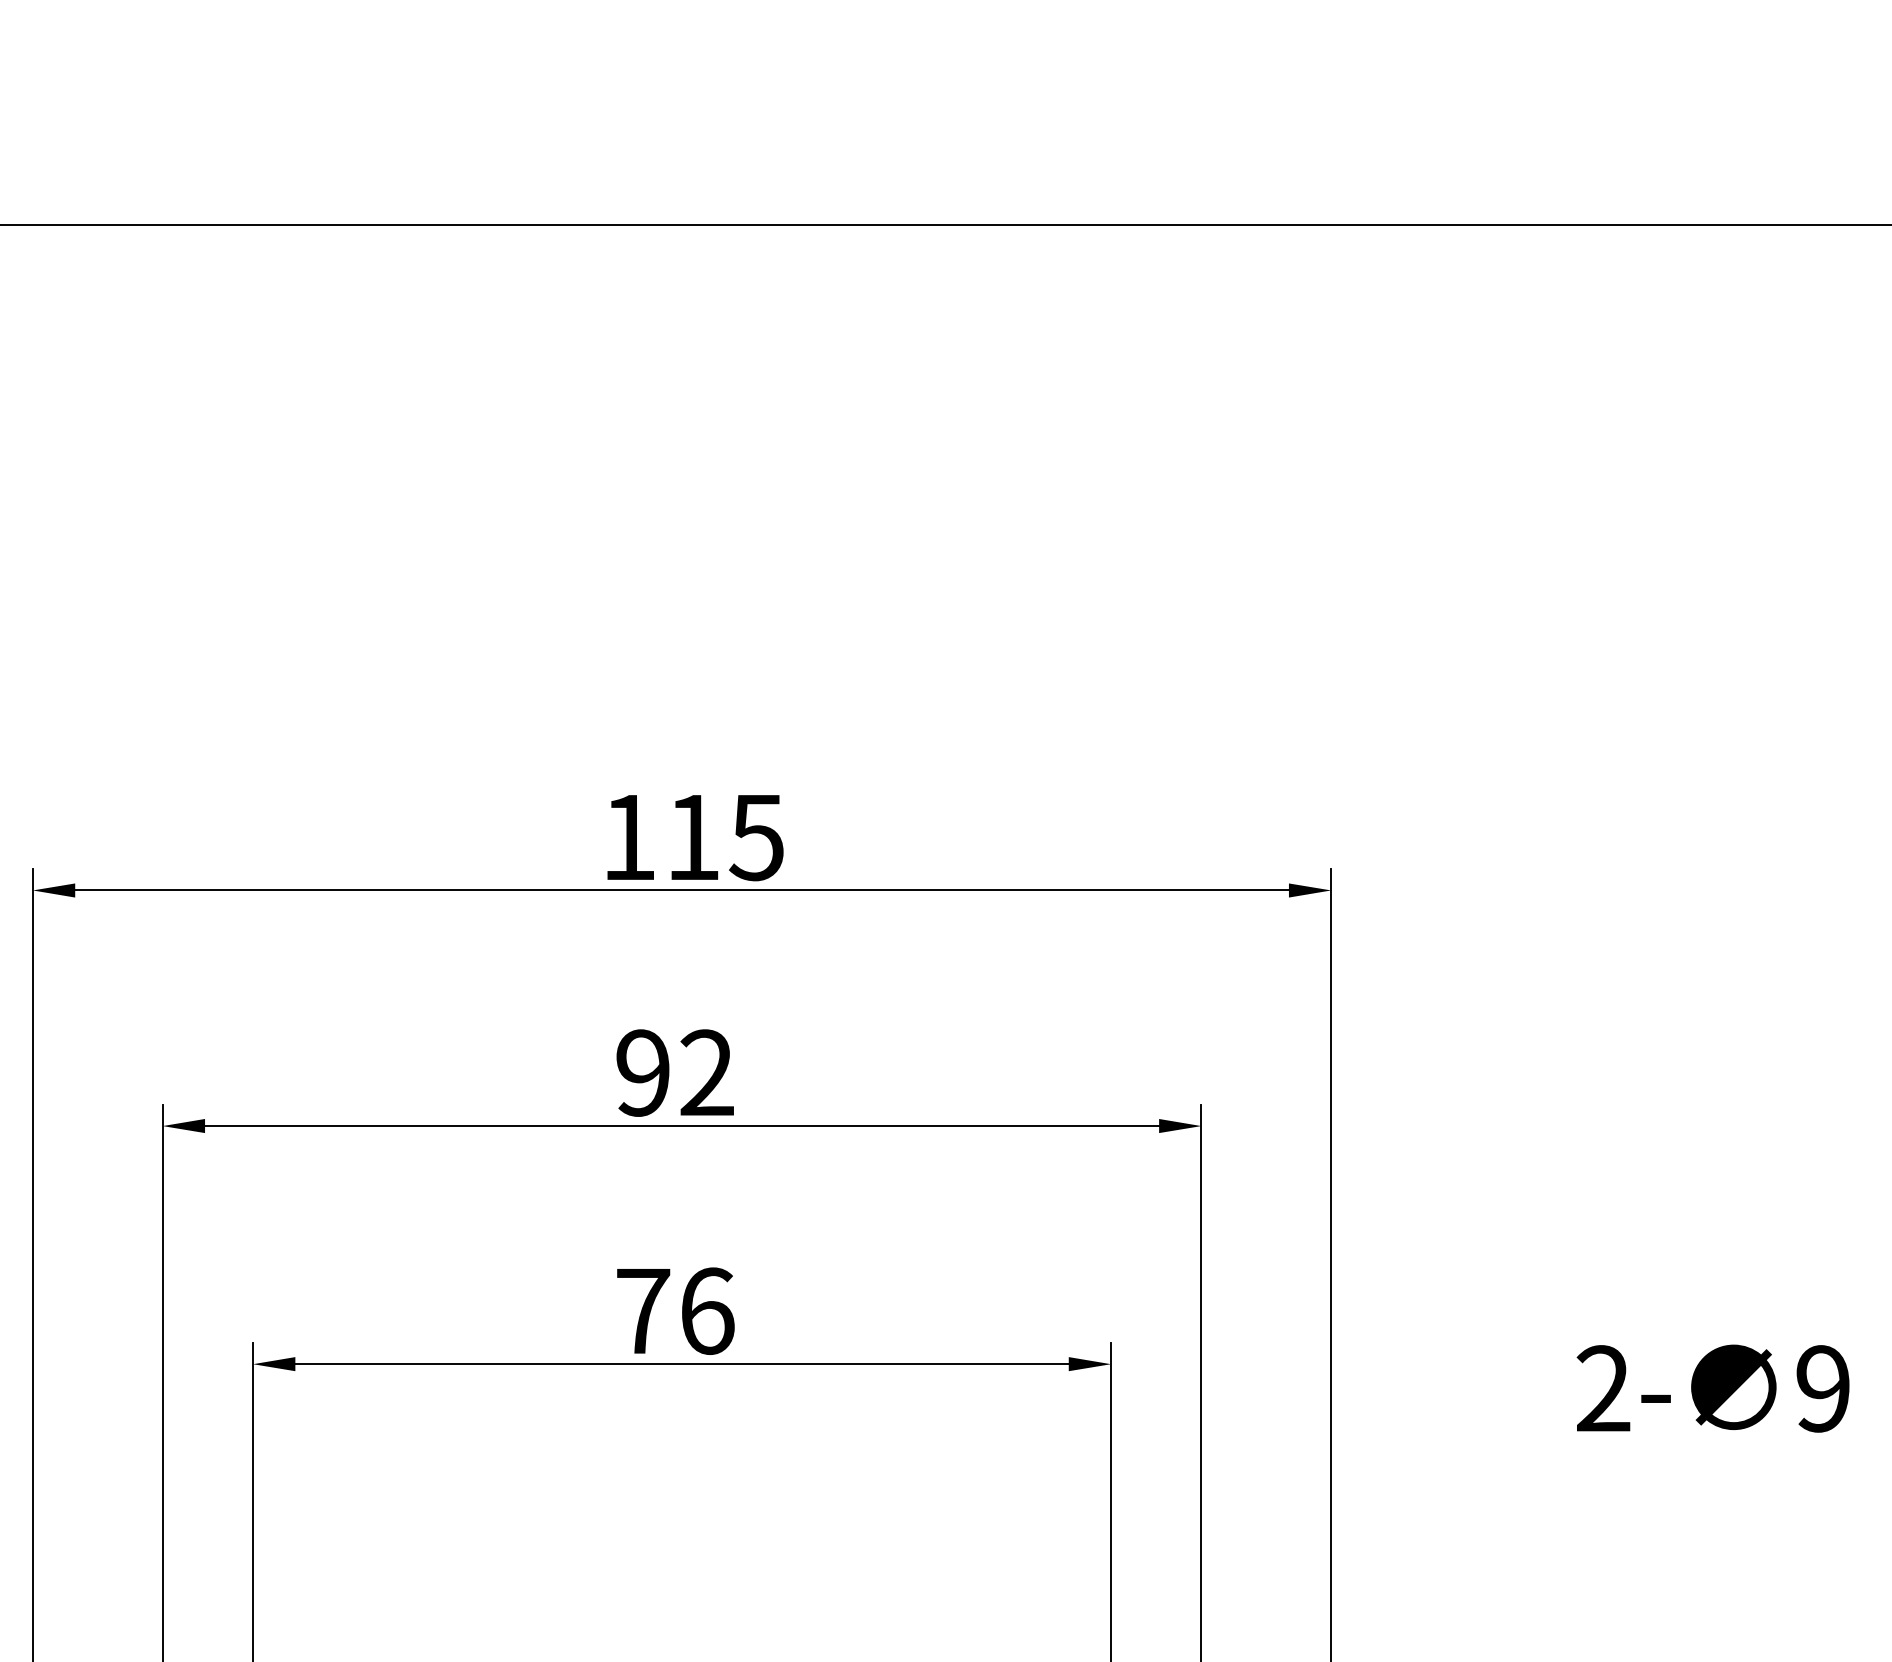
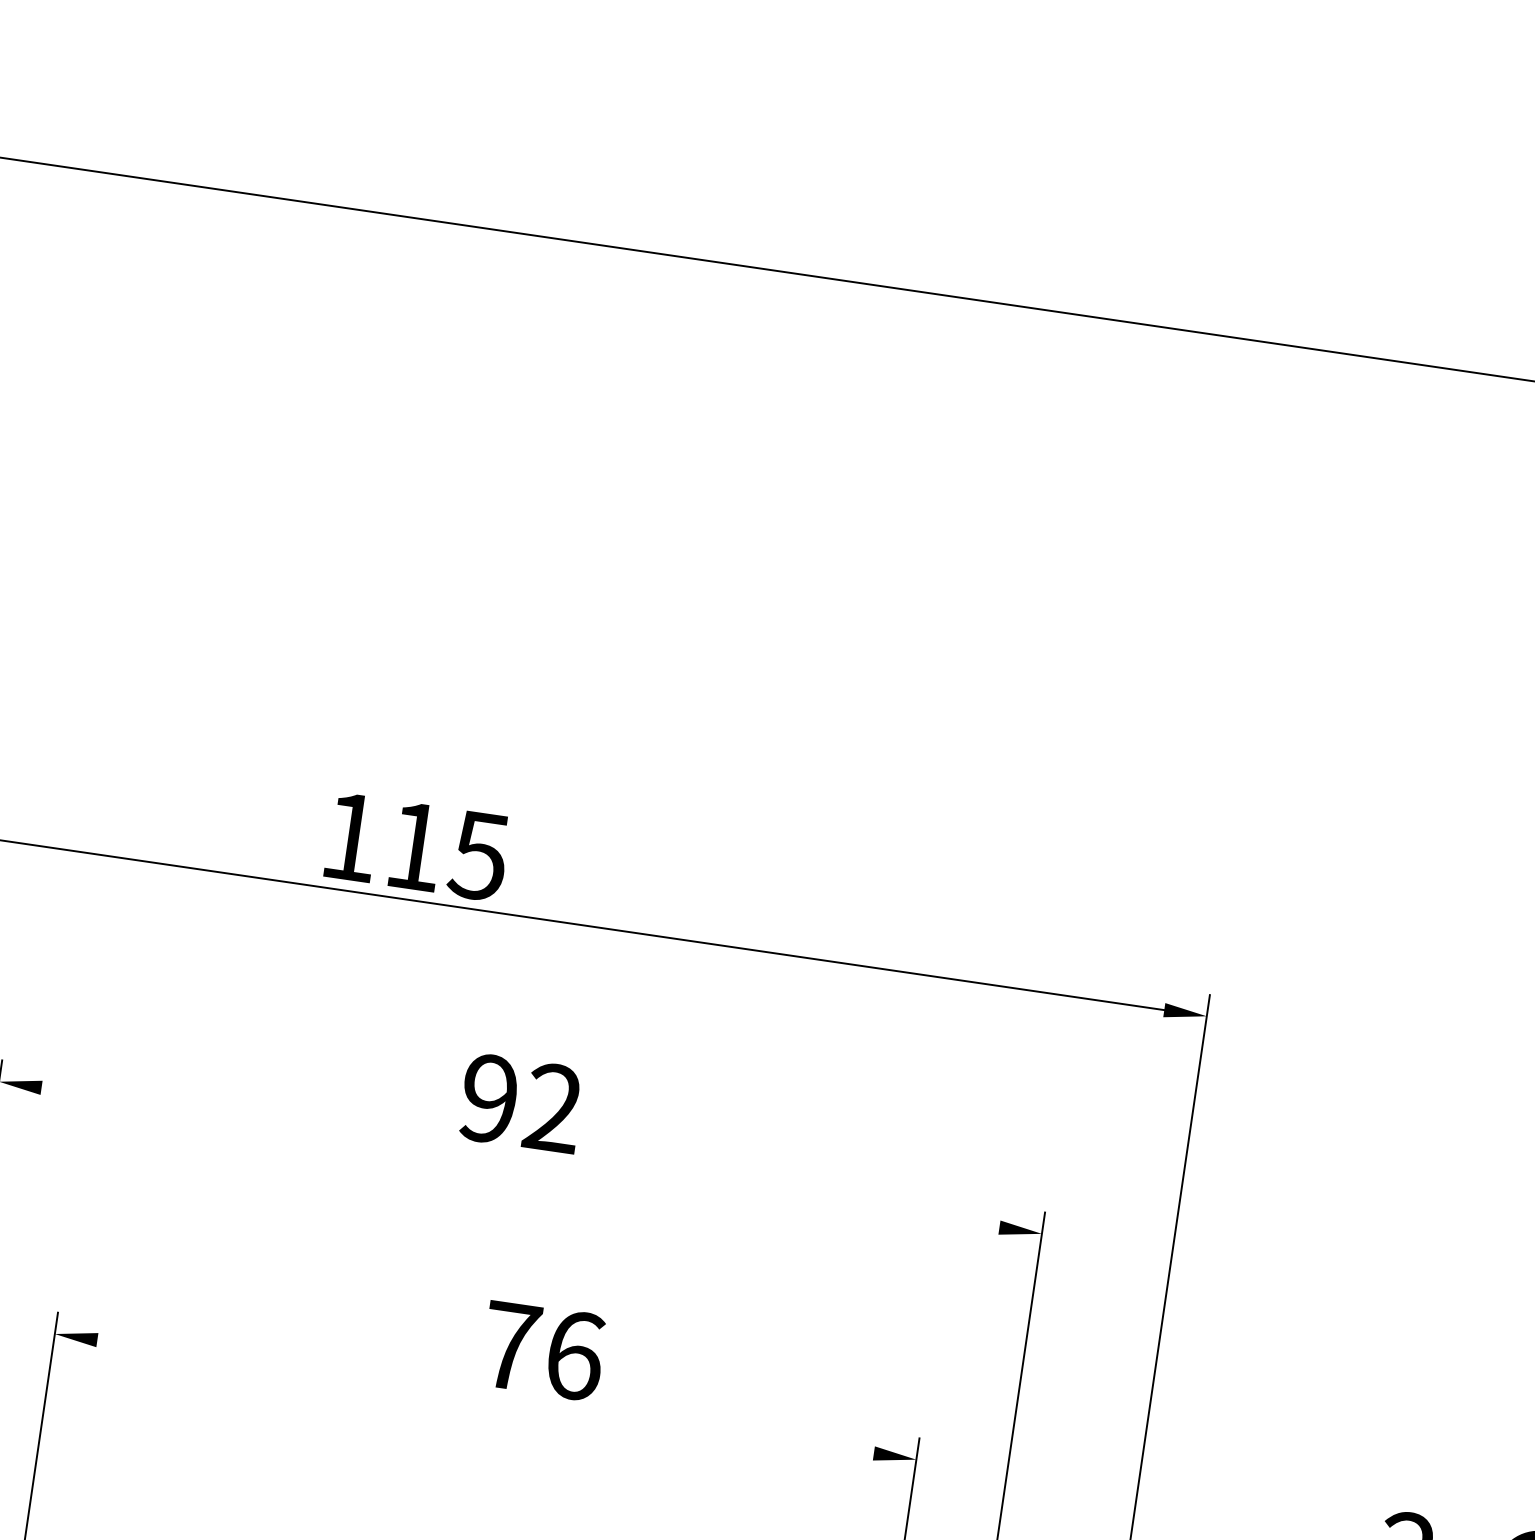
text: (695, 838) -> (417, 847), moved
line: (682, 1126) -> (520, 1158), removed
text: (675, 1310) -> (543, 1350), moved
line: (681, 1364) -> (485, 1397), removed

